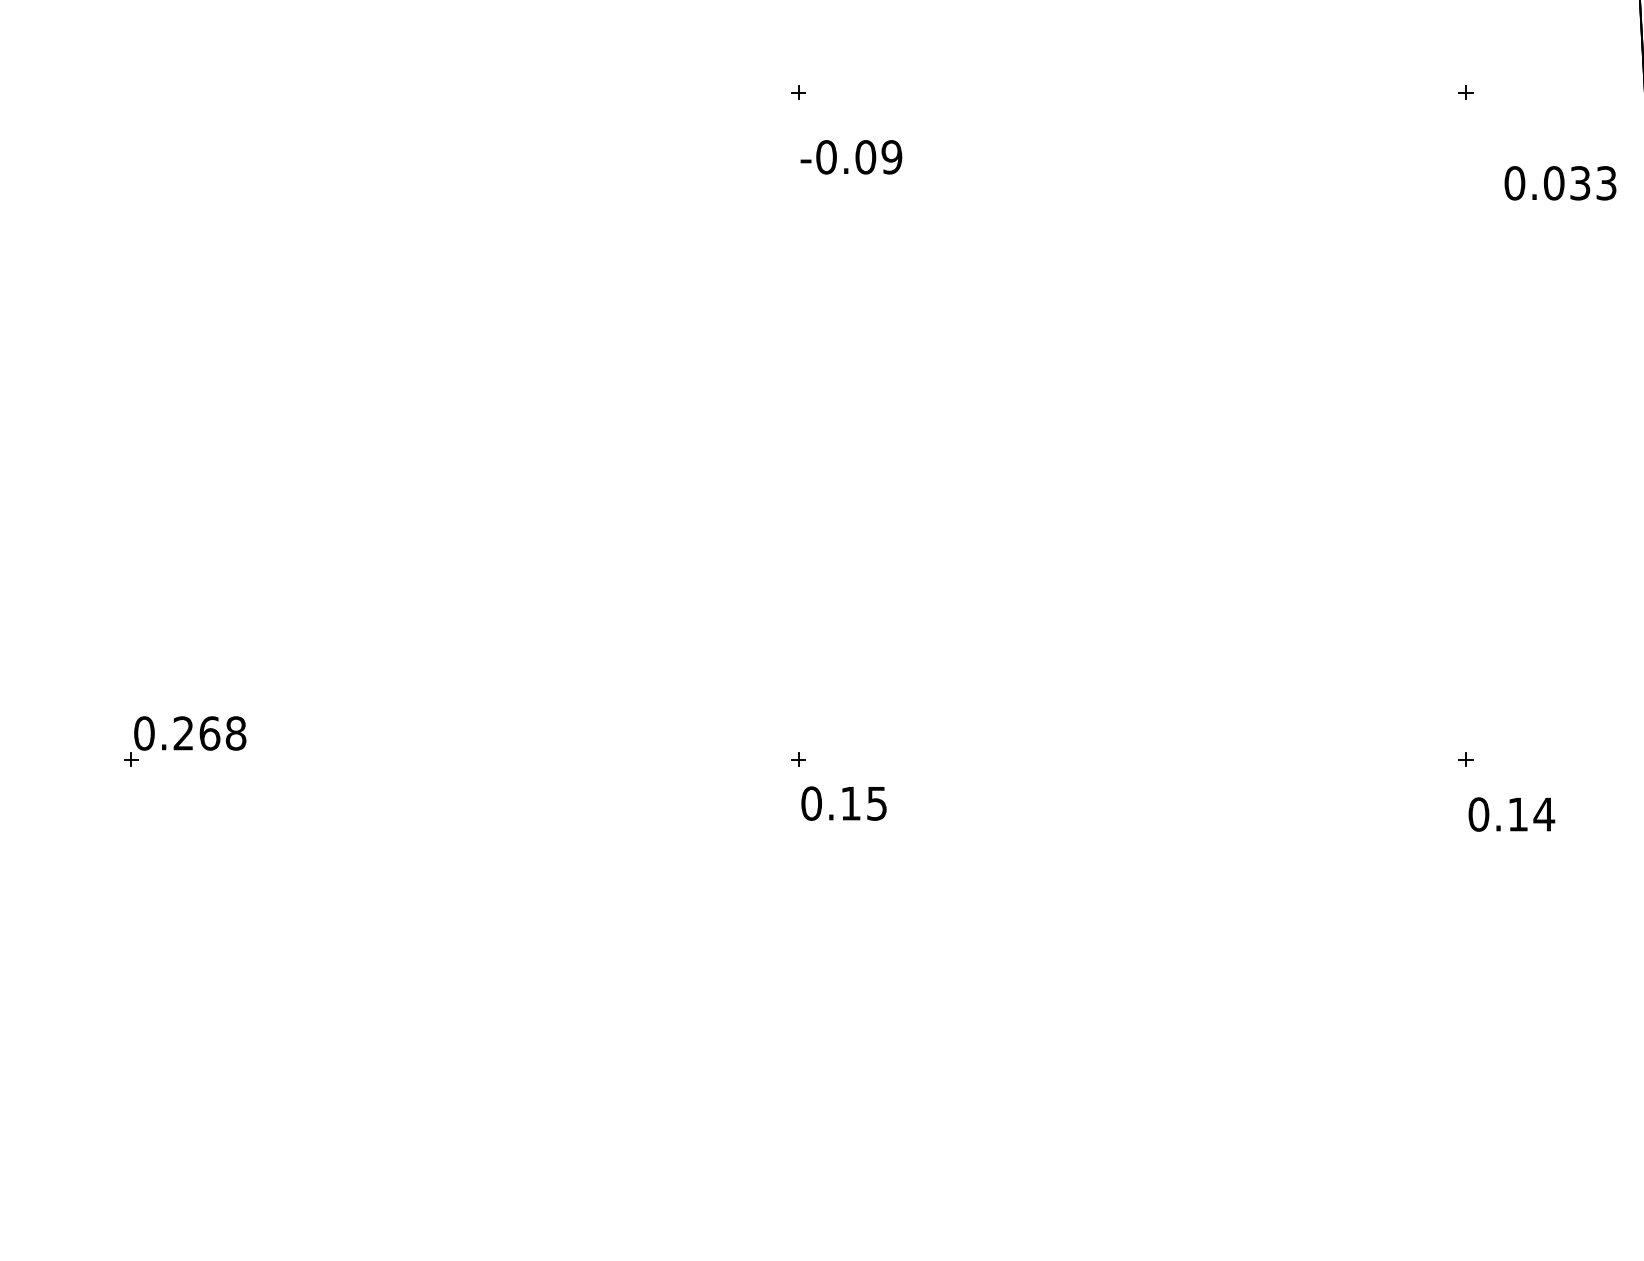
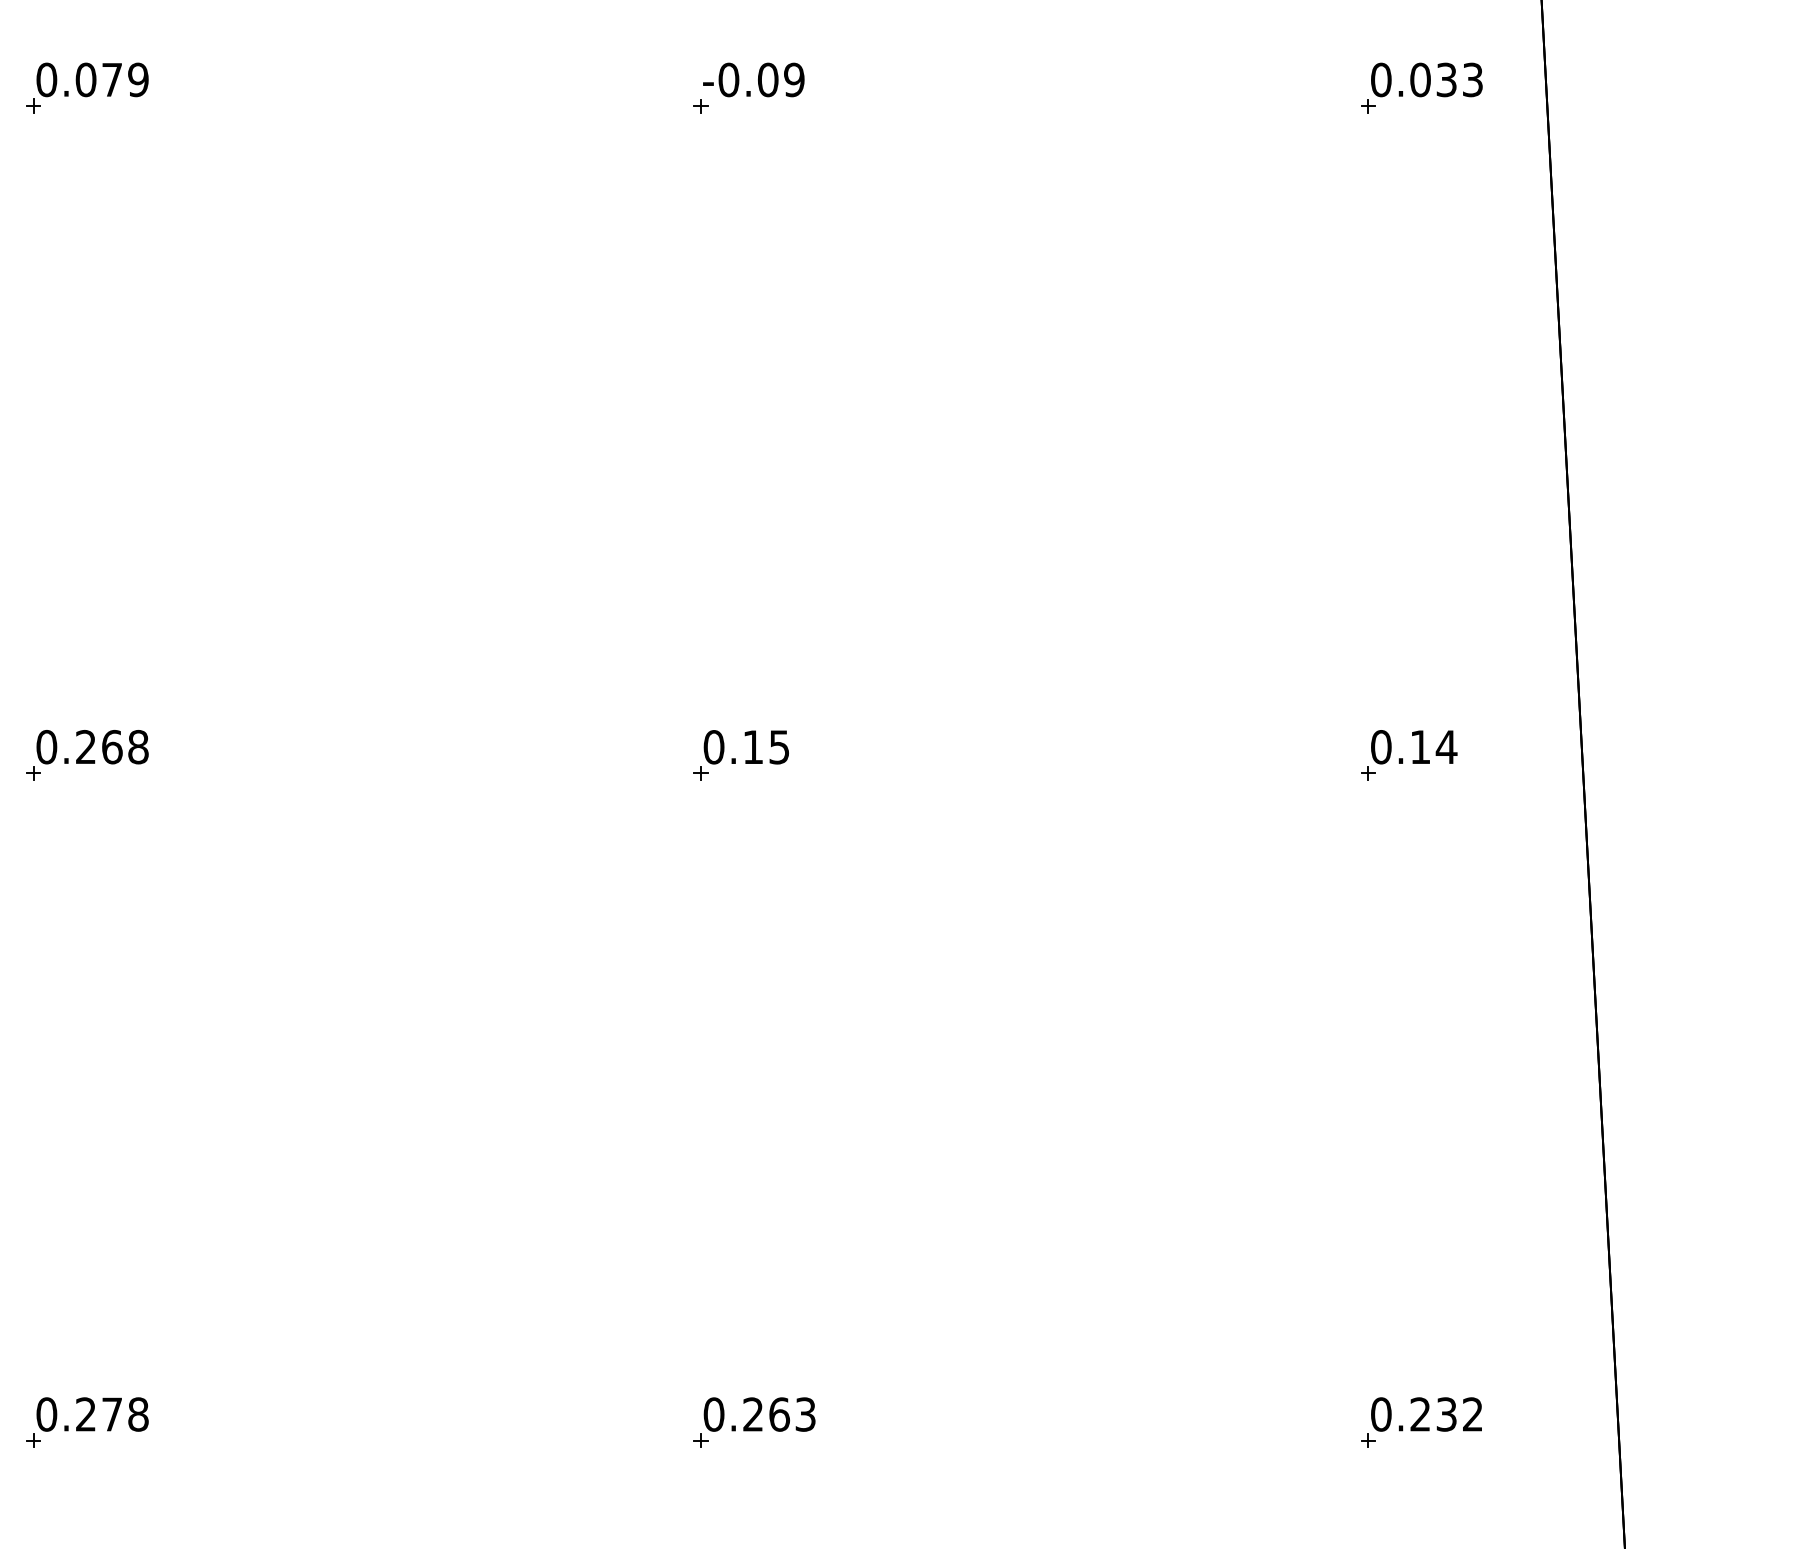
part: (185, 73) -> (87, 87), added
text: (851, 156) -> (753, 79), moved
text: (1560, 182) -> (1426, 79), moved
text: (843, 803) -> (745, 747), moved
text: (1512, 814) -> (1414, 747), moved

